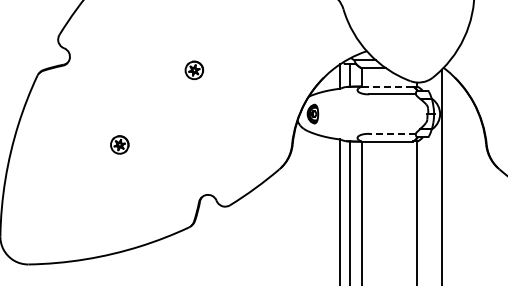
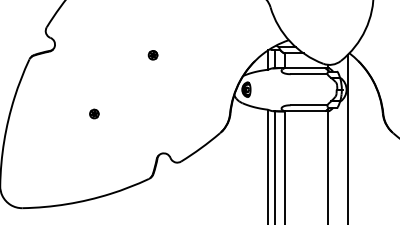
part: (194, 70) -> (153, 55), size x0.62
line: (386, 86) -> (304, 67), dashed -> solid
line: (391, 133) -> (308, 105), dashed -> solid
part: (119, 144) -> (94, 113), size x0.62

